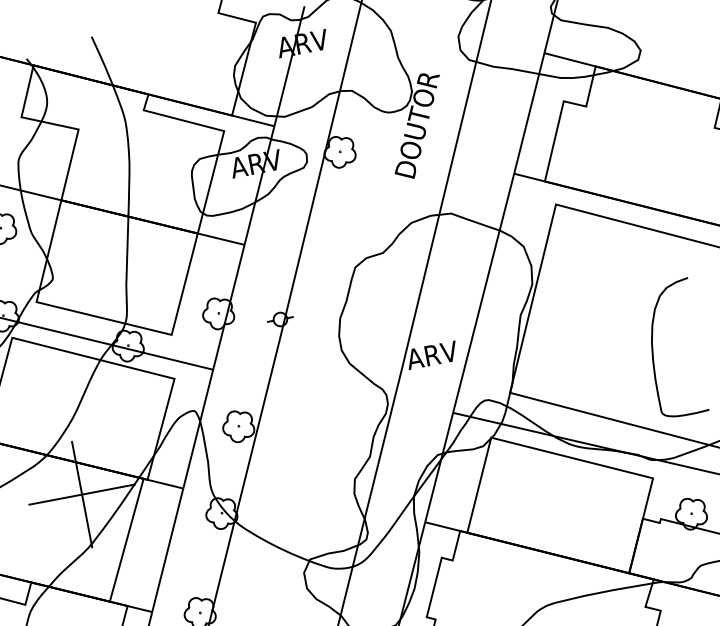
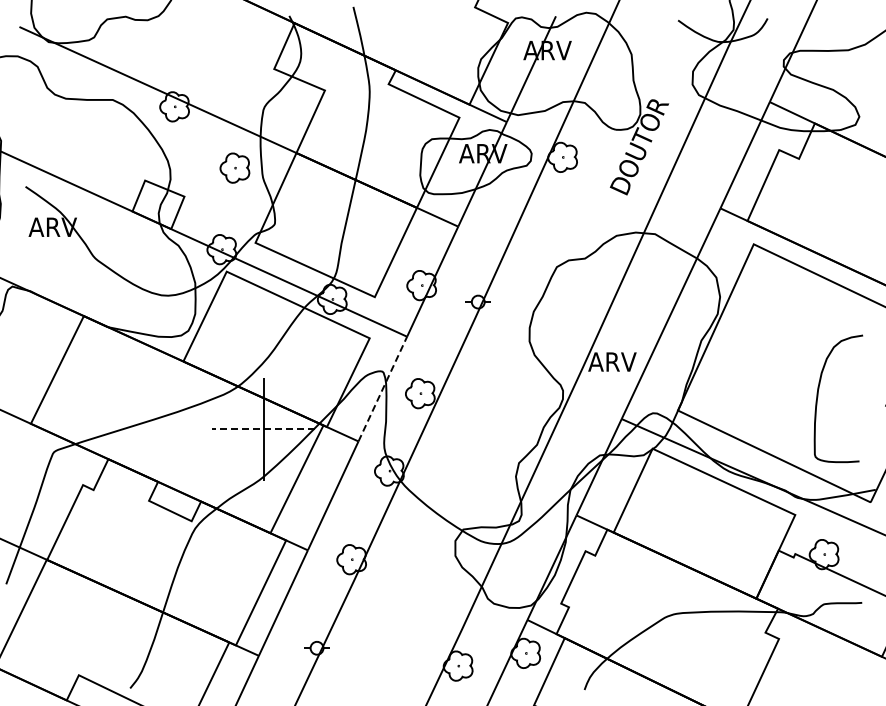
line: (198, 429) -> (382, 389), solid -> dashed
line: (81, 494) -> (263, 429), solid -> dashed

